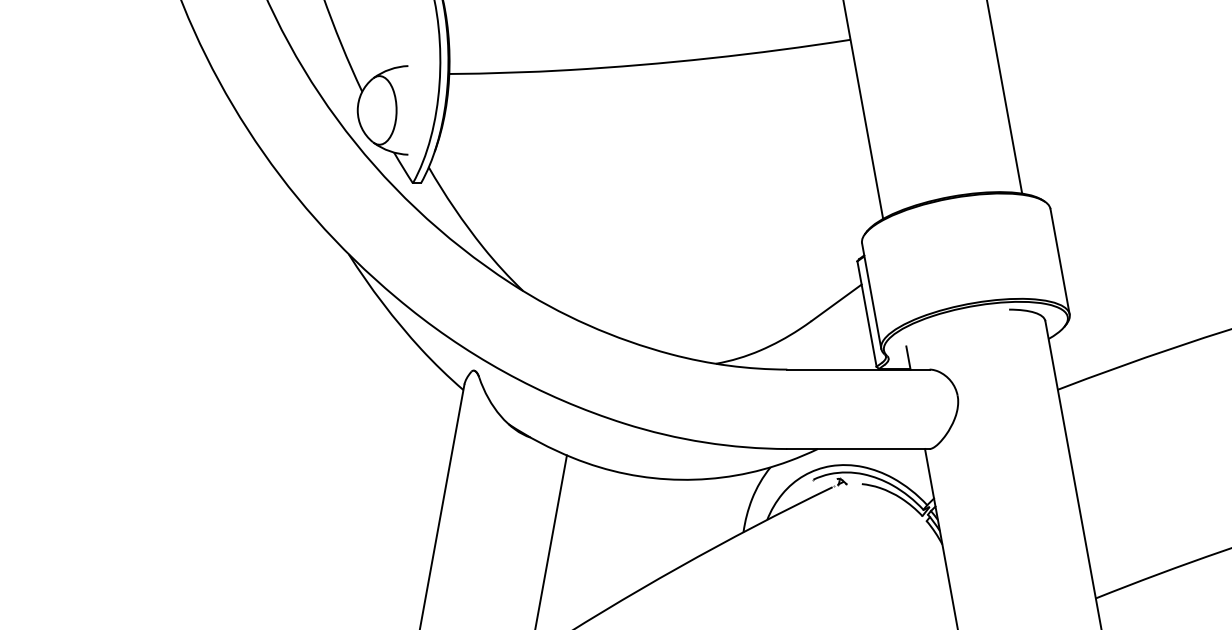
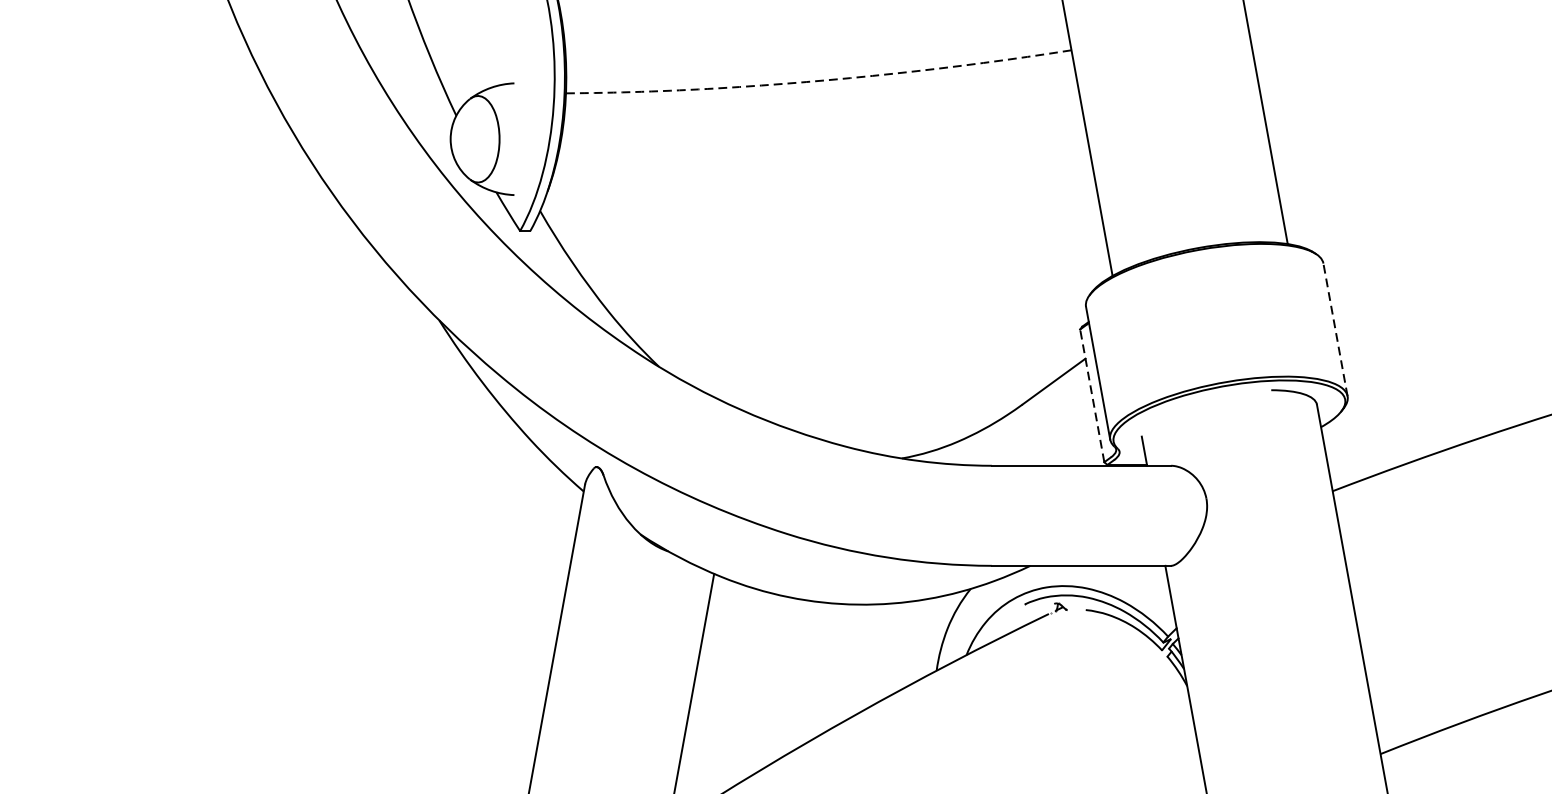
line: (648, 64) -> (816, 81), solid -> dashed
line: (1060, 261) -> (1336, 329), solid -> dashed
line: (867, 314) -> (1092, 396), solid -> dashed

